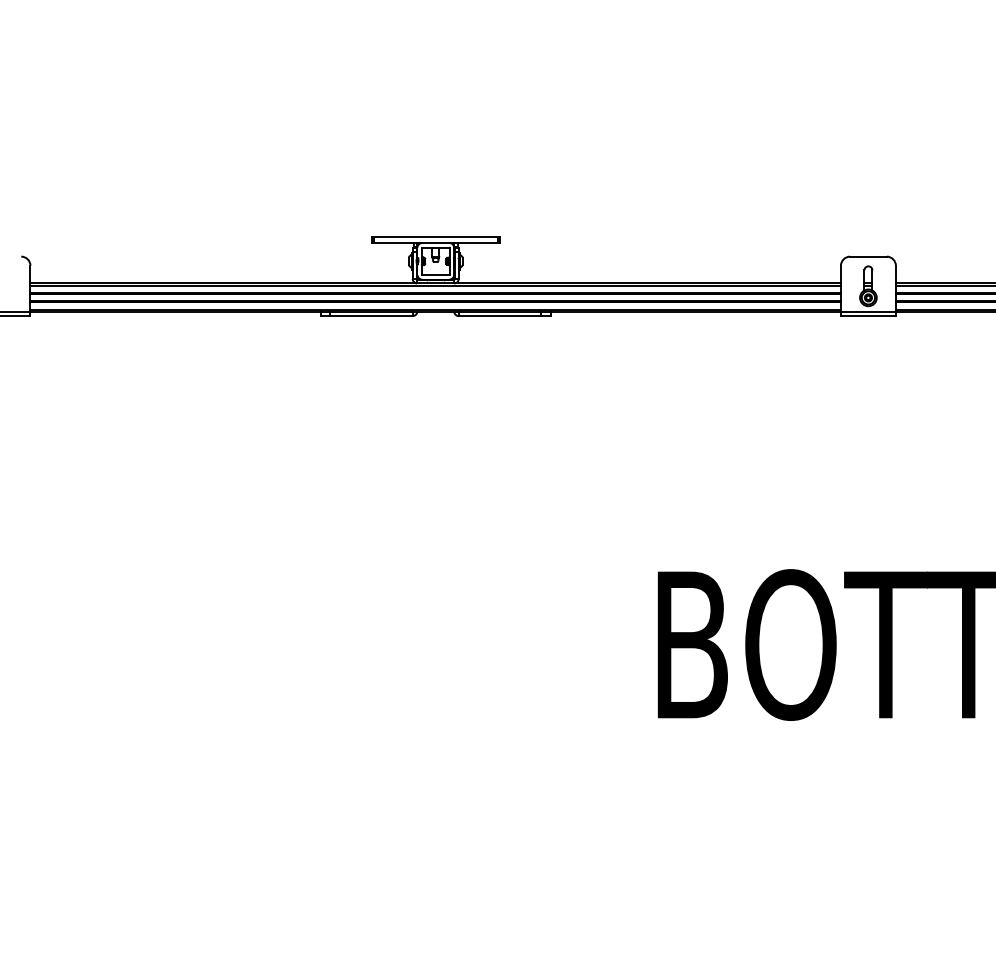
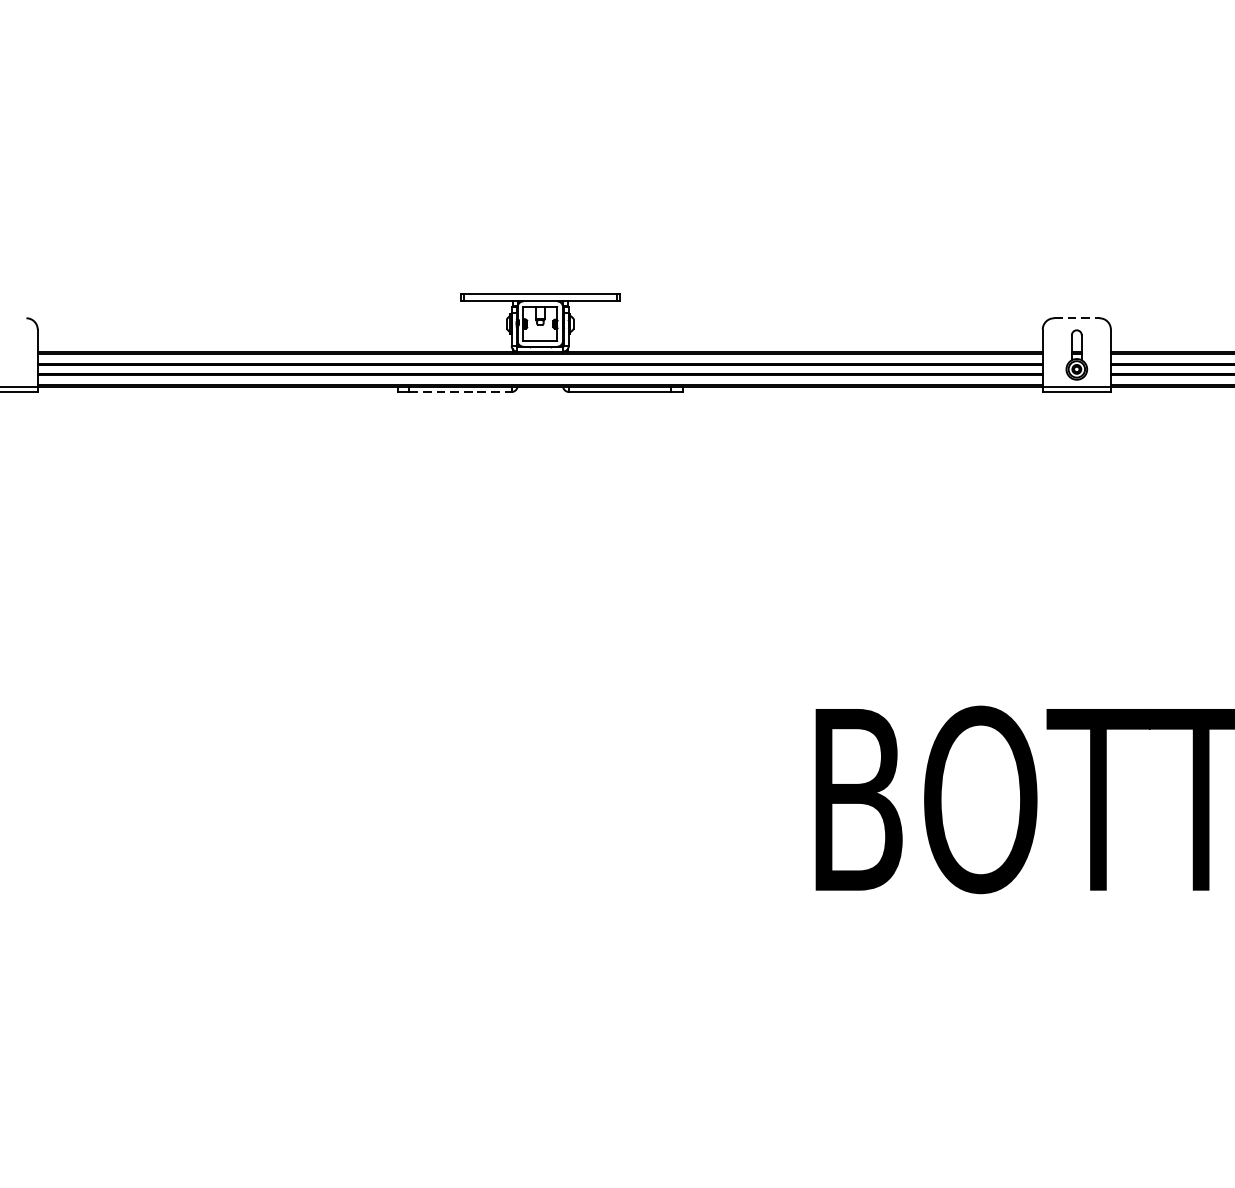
line: (868, 256) -> (1076, 318), solid -> dashed
line: (371, 316) -> (460, 392), solid -> dashed

